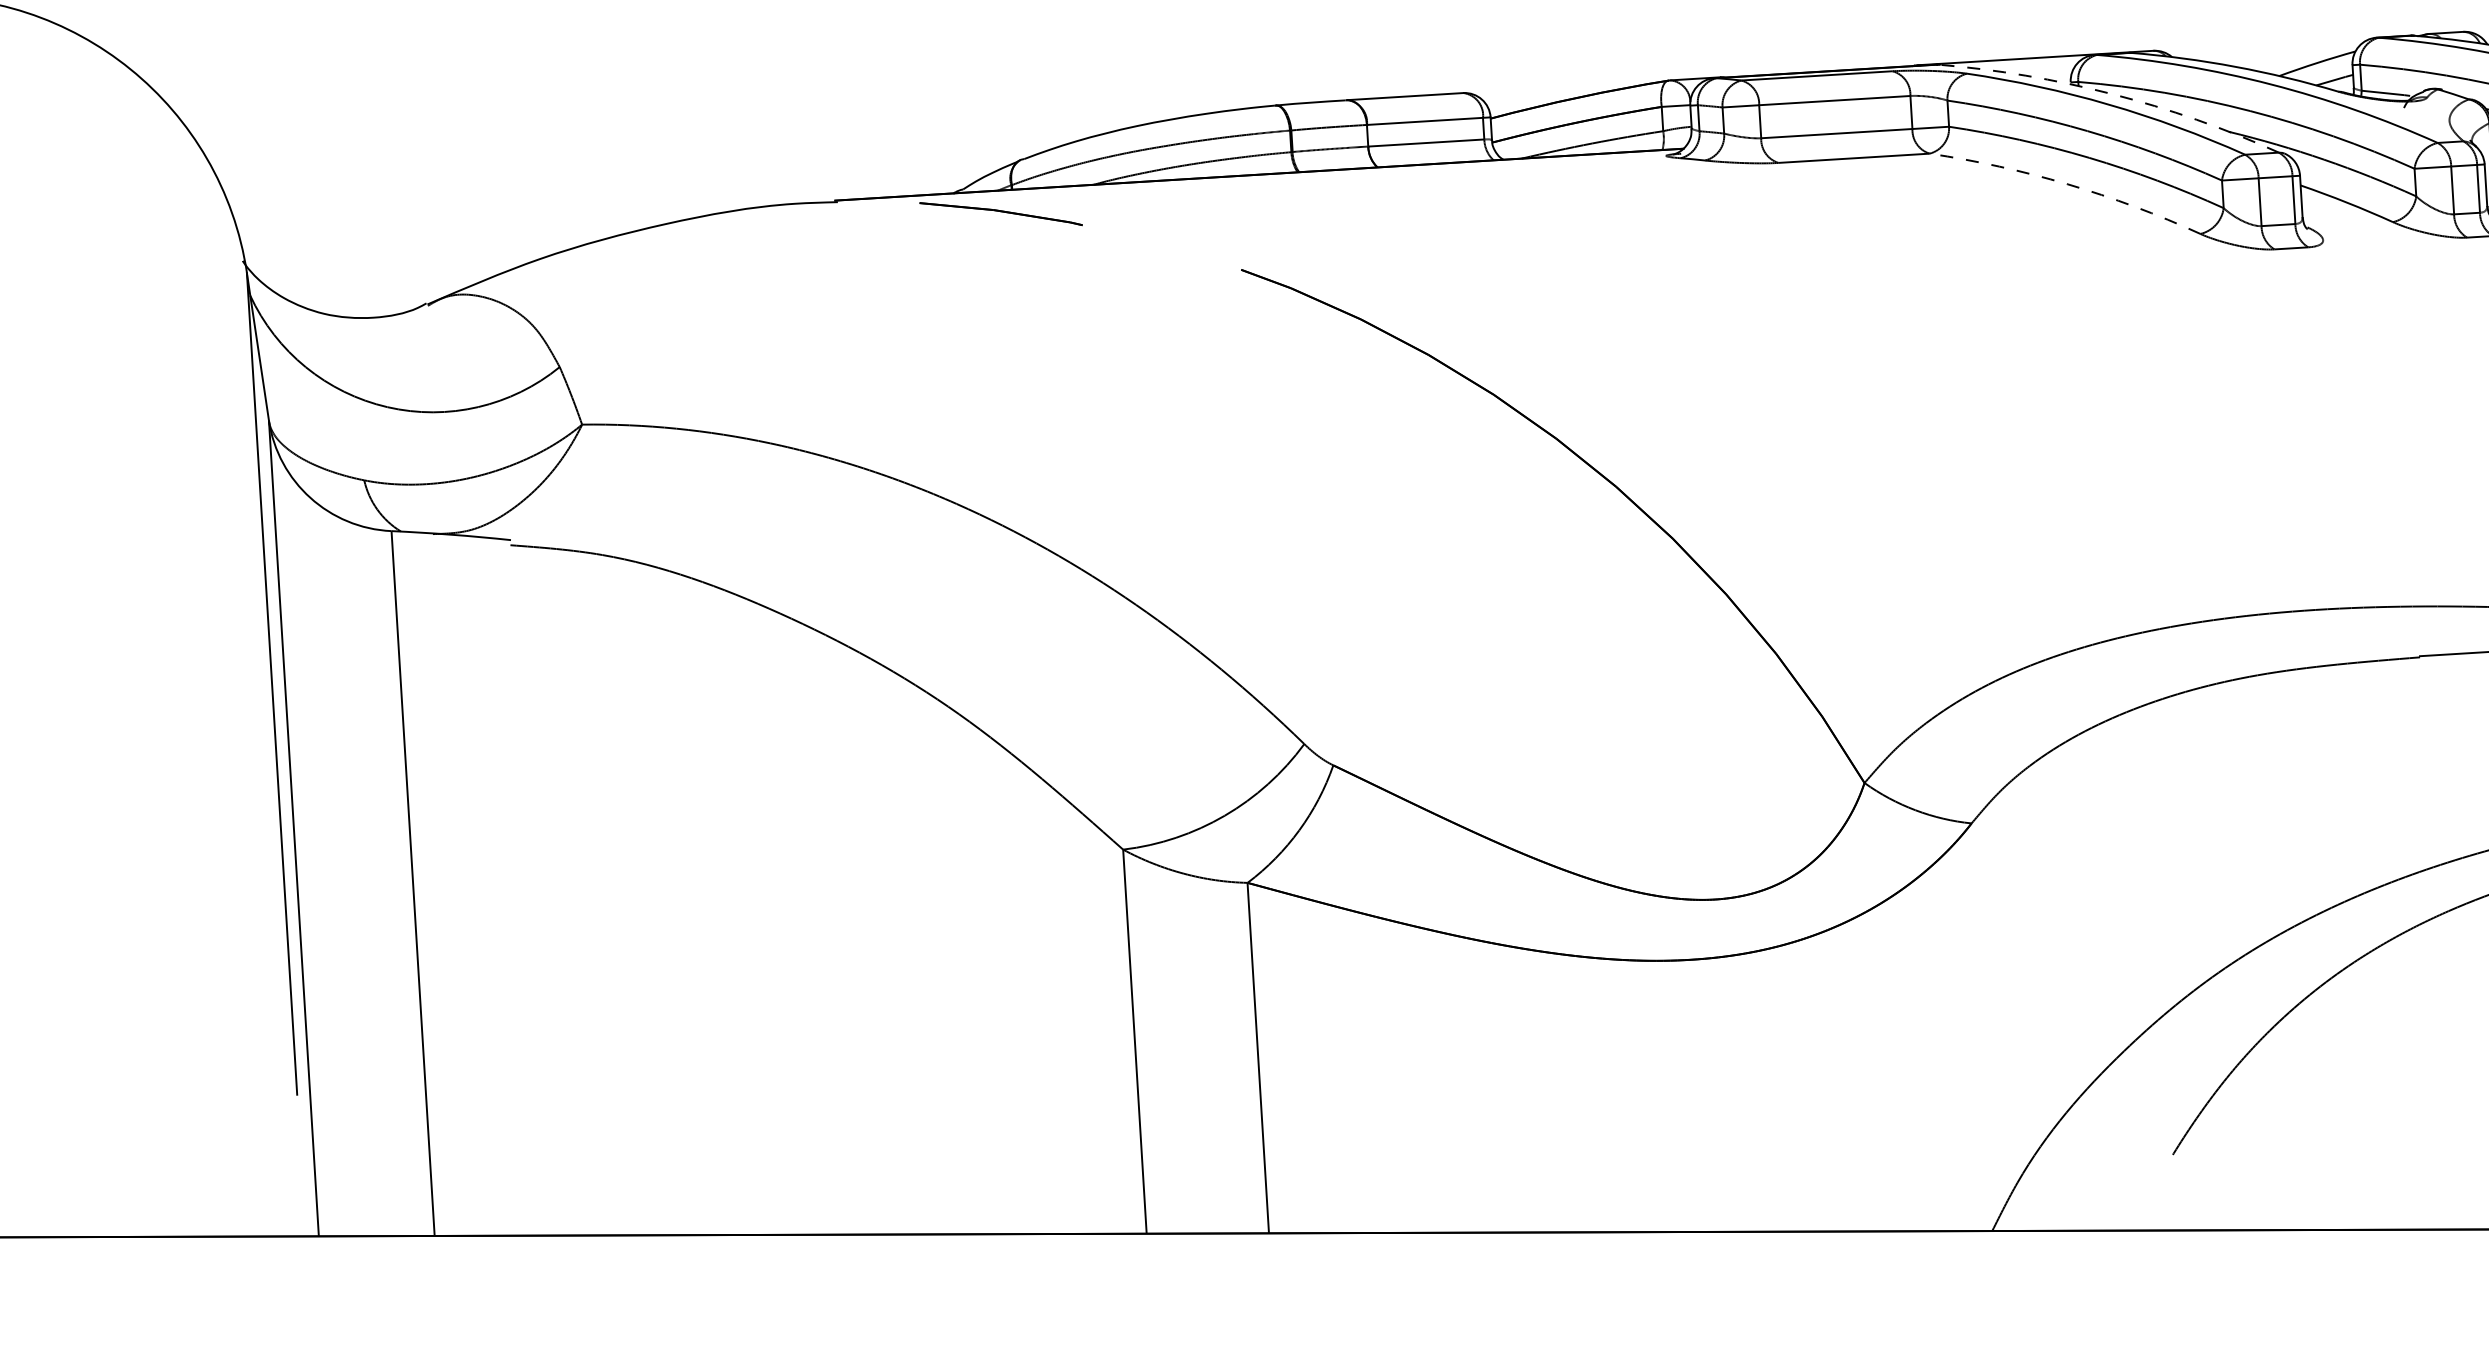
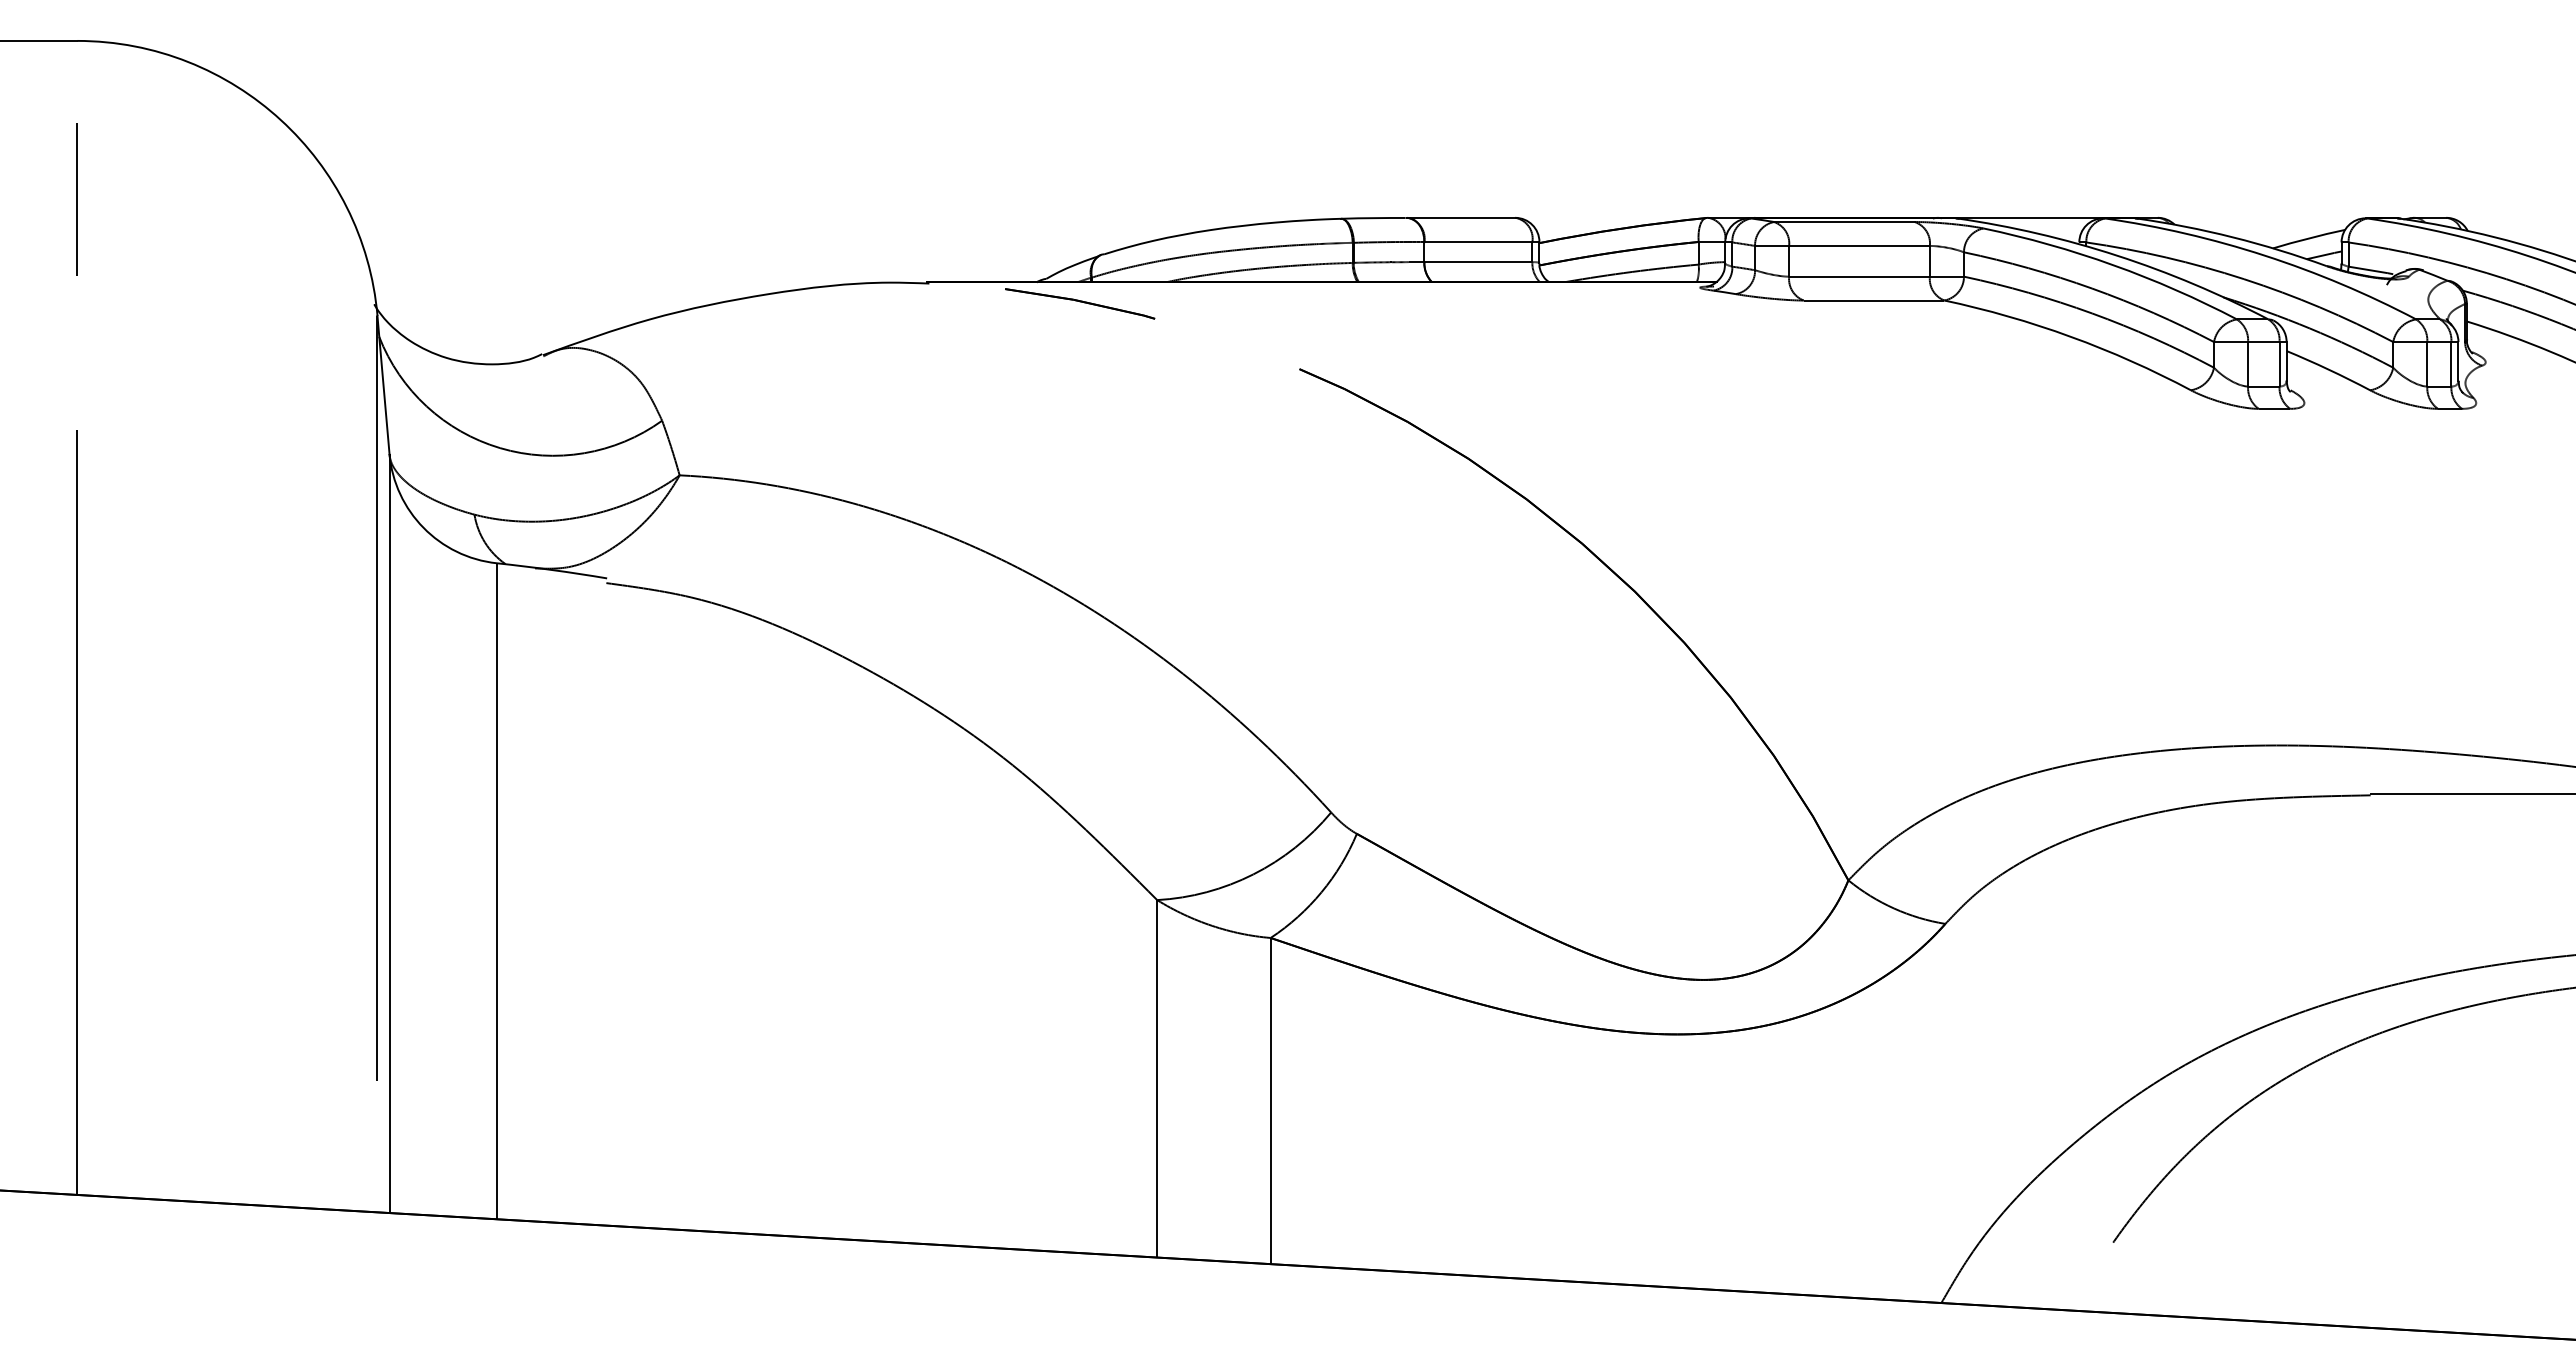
arc: (2112, 93) -> (2117, 255), dashed -> solid
arc: (2067, 184) -> (2070, 336), dashed -> solid

